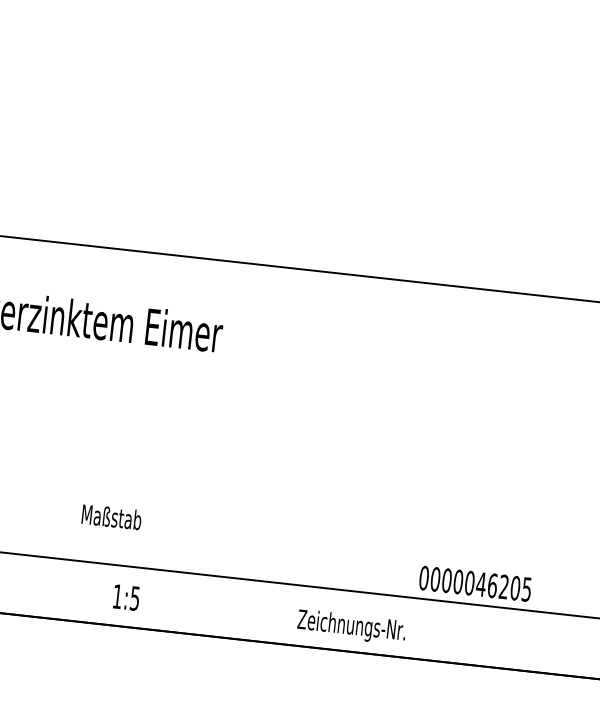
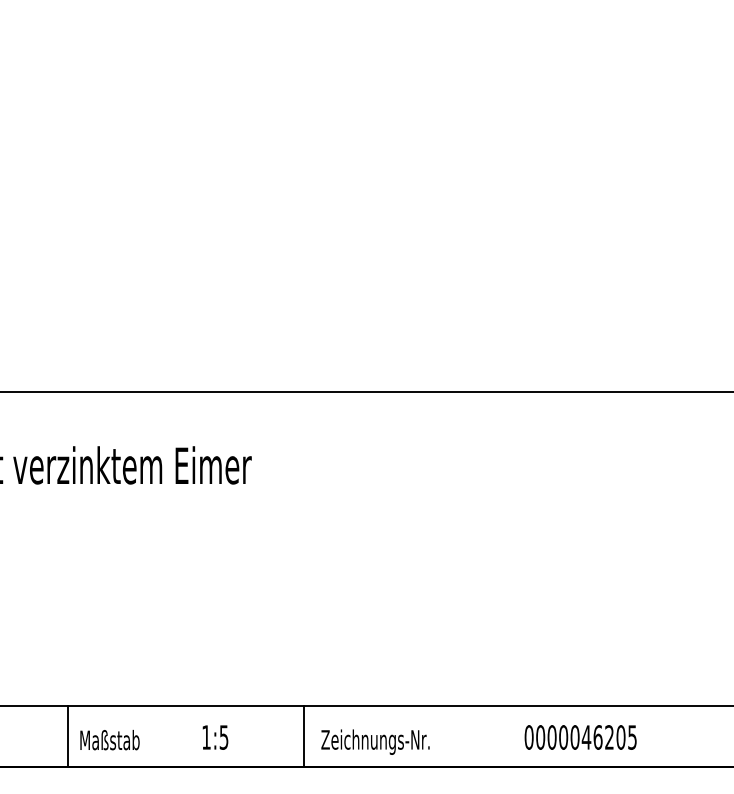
text: (111, 517) -> (109, 740), moved
line: (9, 583) -> (67, 736), added
text: (475, 583) -> (580, 737), moved
text: (126, 597) -> (215, 737), moved
line: (243, 609) -> (303, 736), added
text: (351, 626) -> (375, 741), moved

